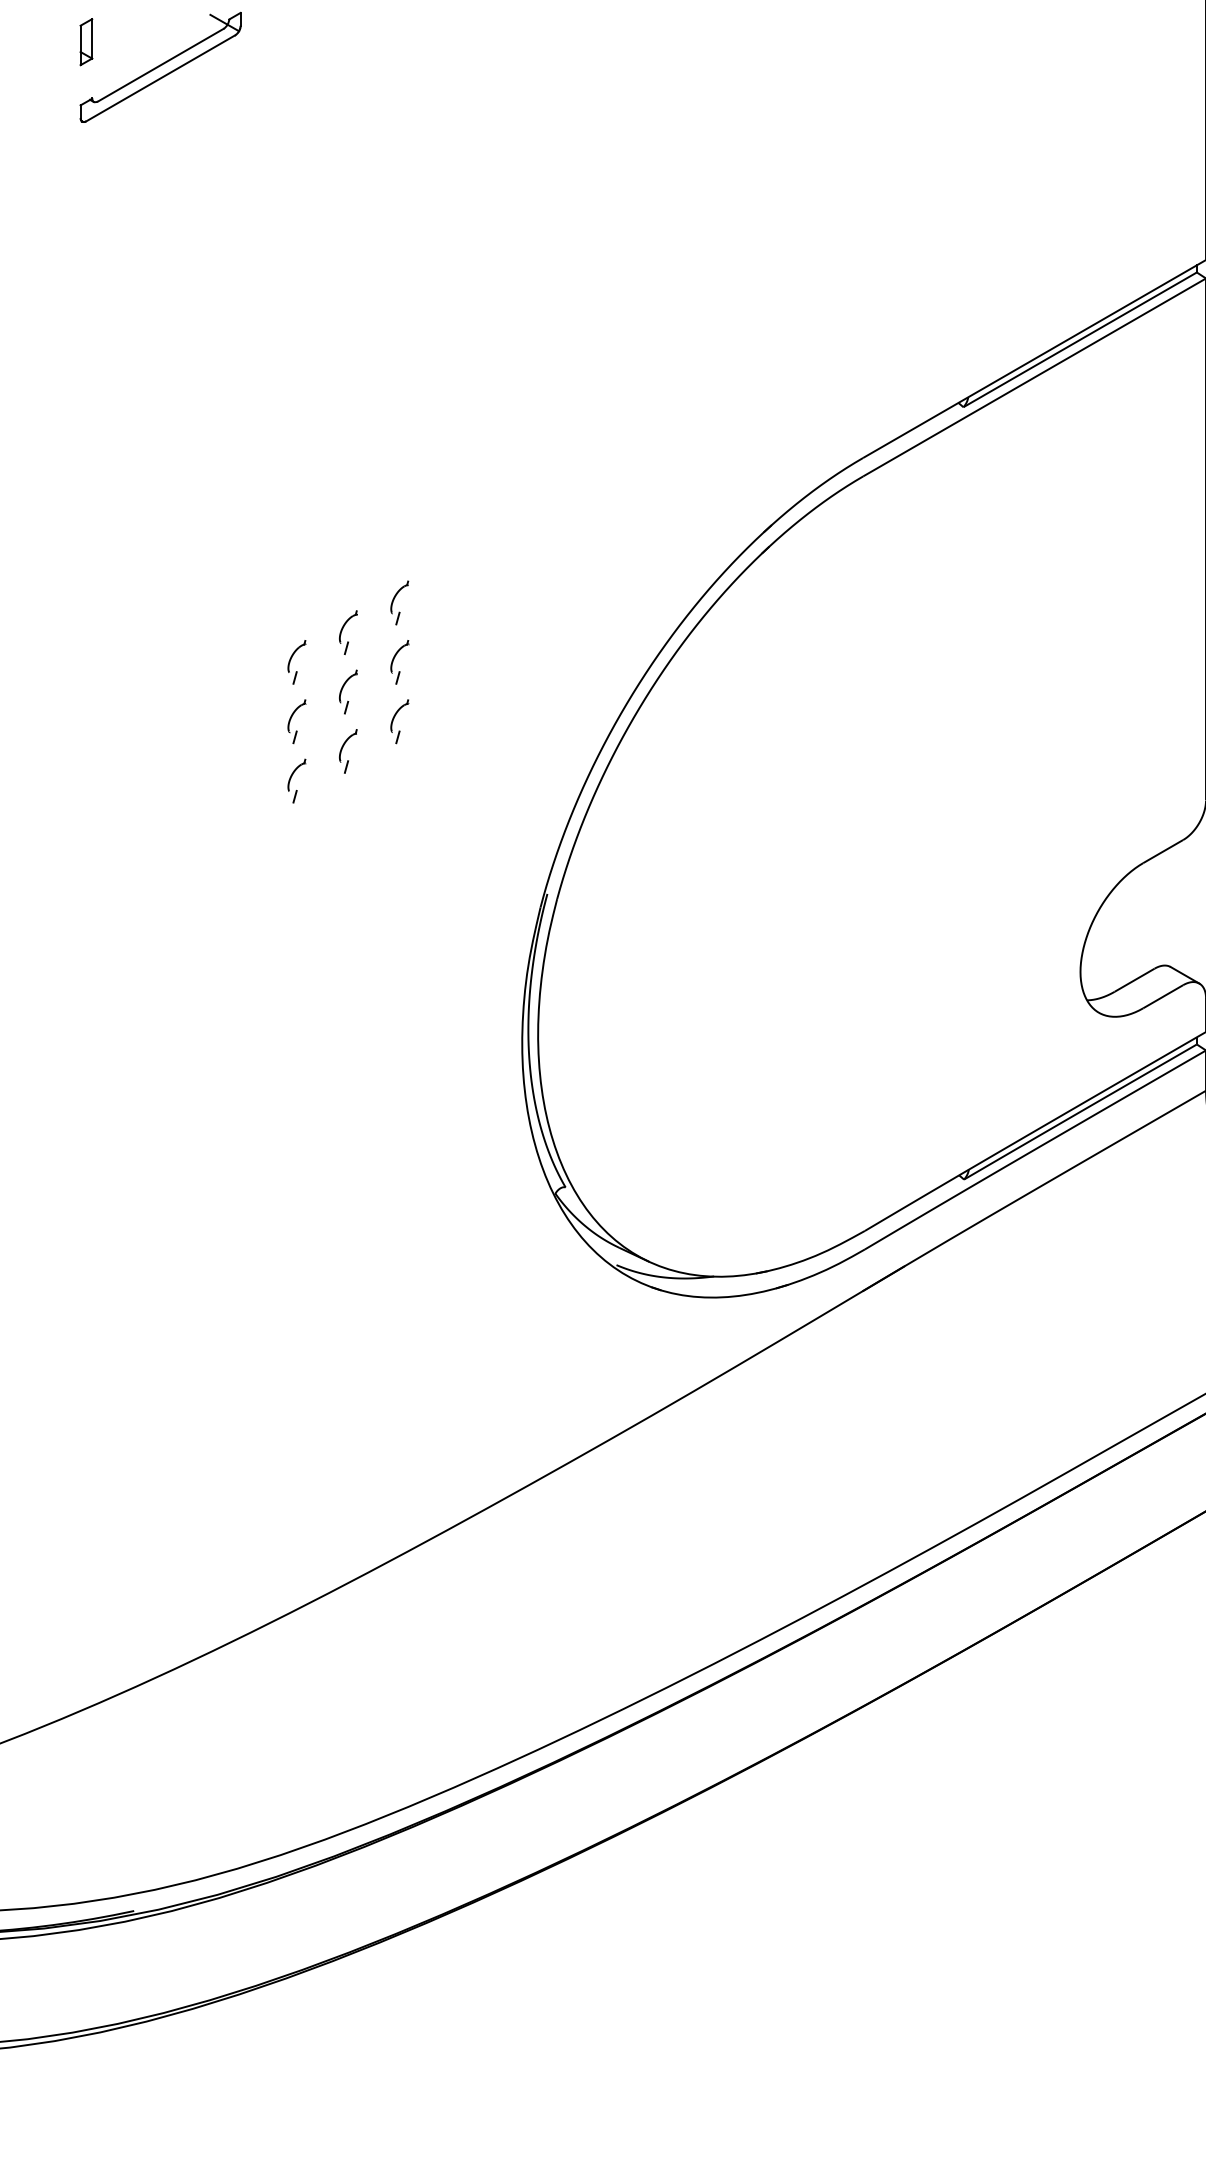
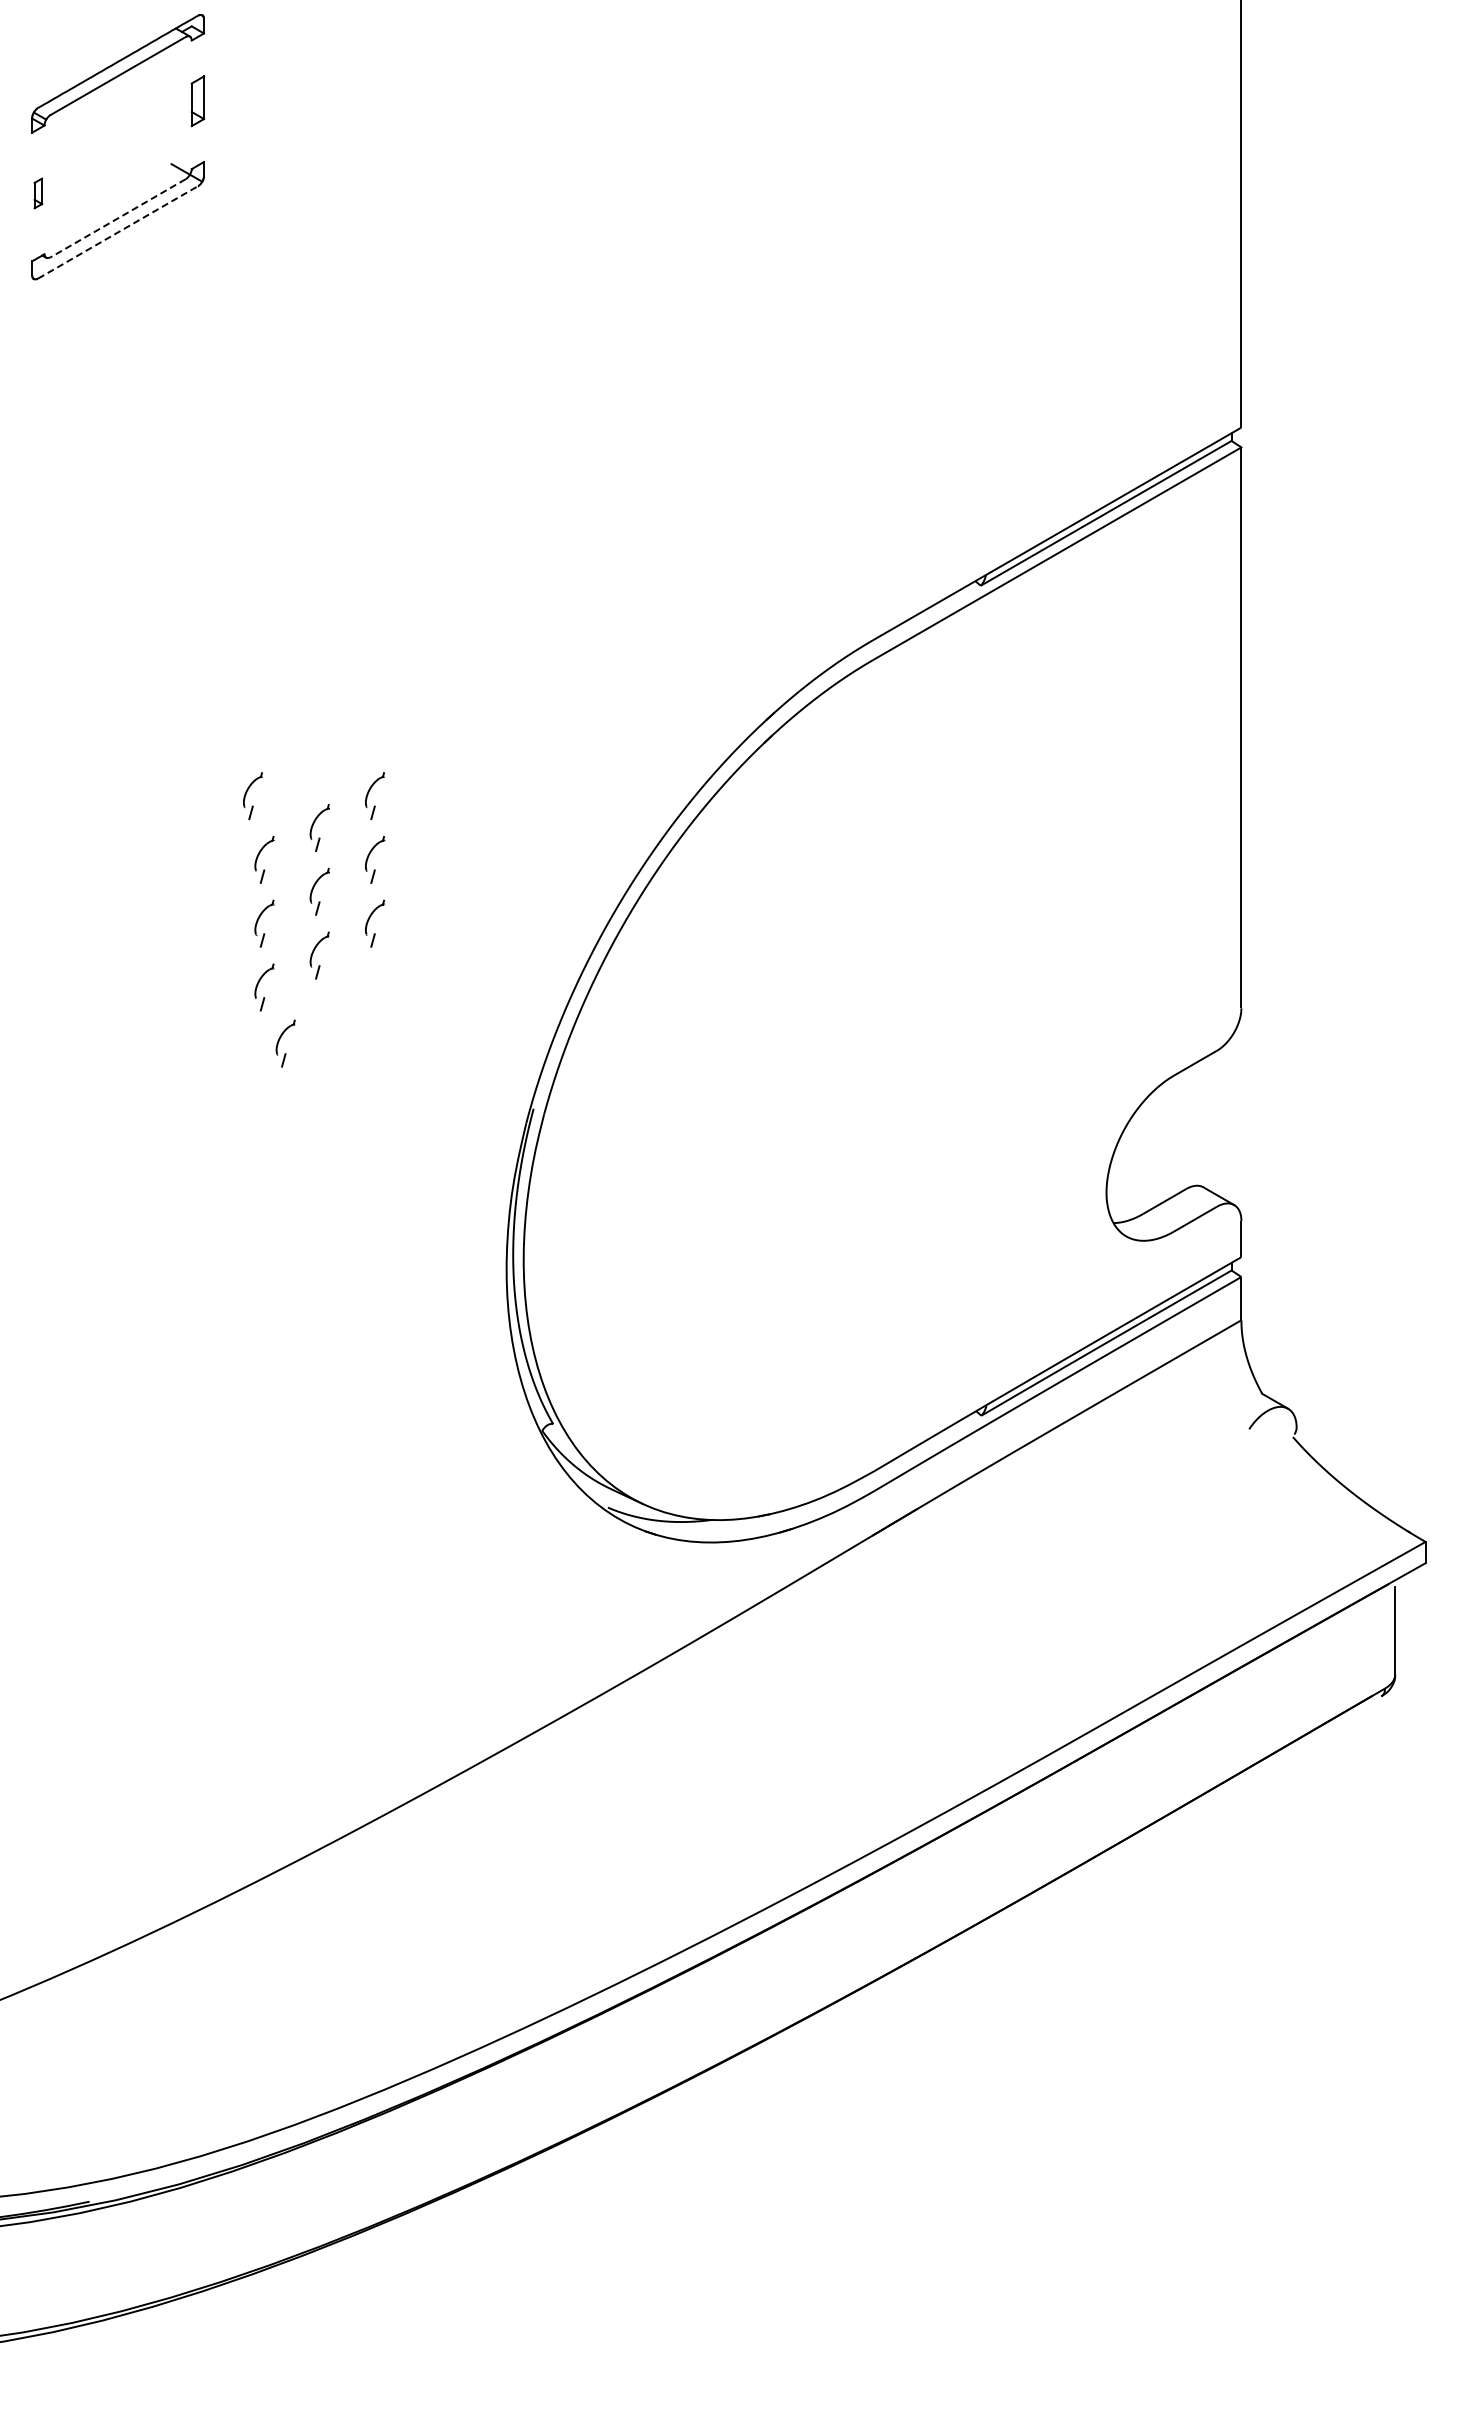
part: (86, 42) -> (38, 193), size x0.6
line: (160, 65) -> (117, 218), solid -> dashed
line: (161, 78) -> (118, 232), solid -> dashed
part: (280, 602) -> (246, 795), added
part: (310, 831) -> (279, 1041), added

